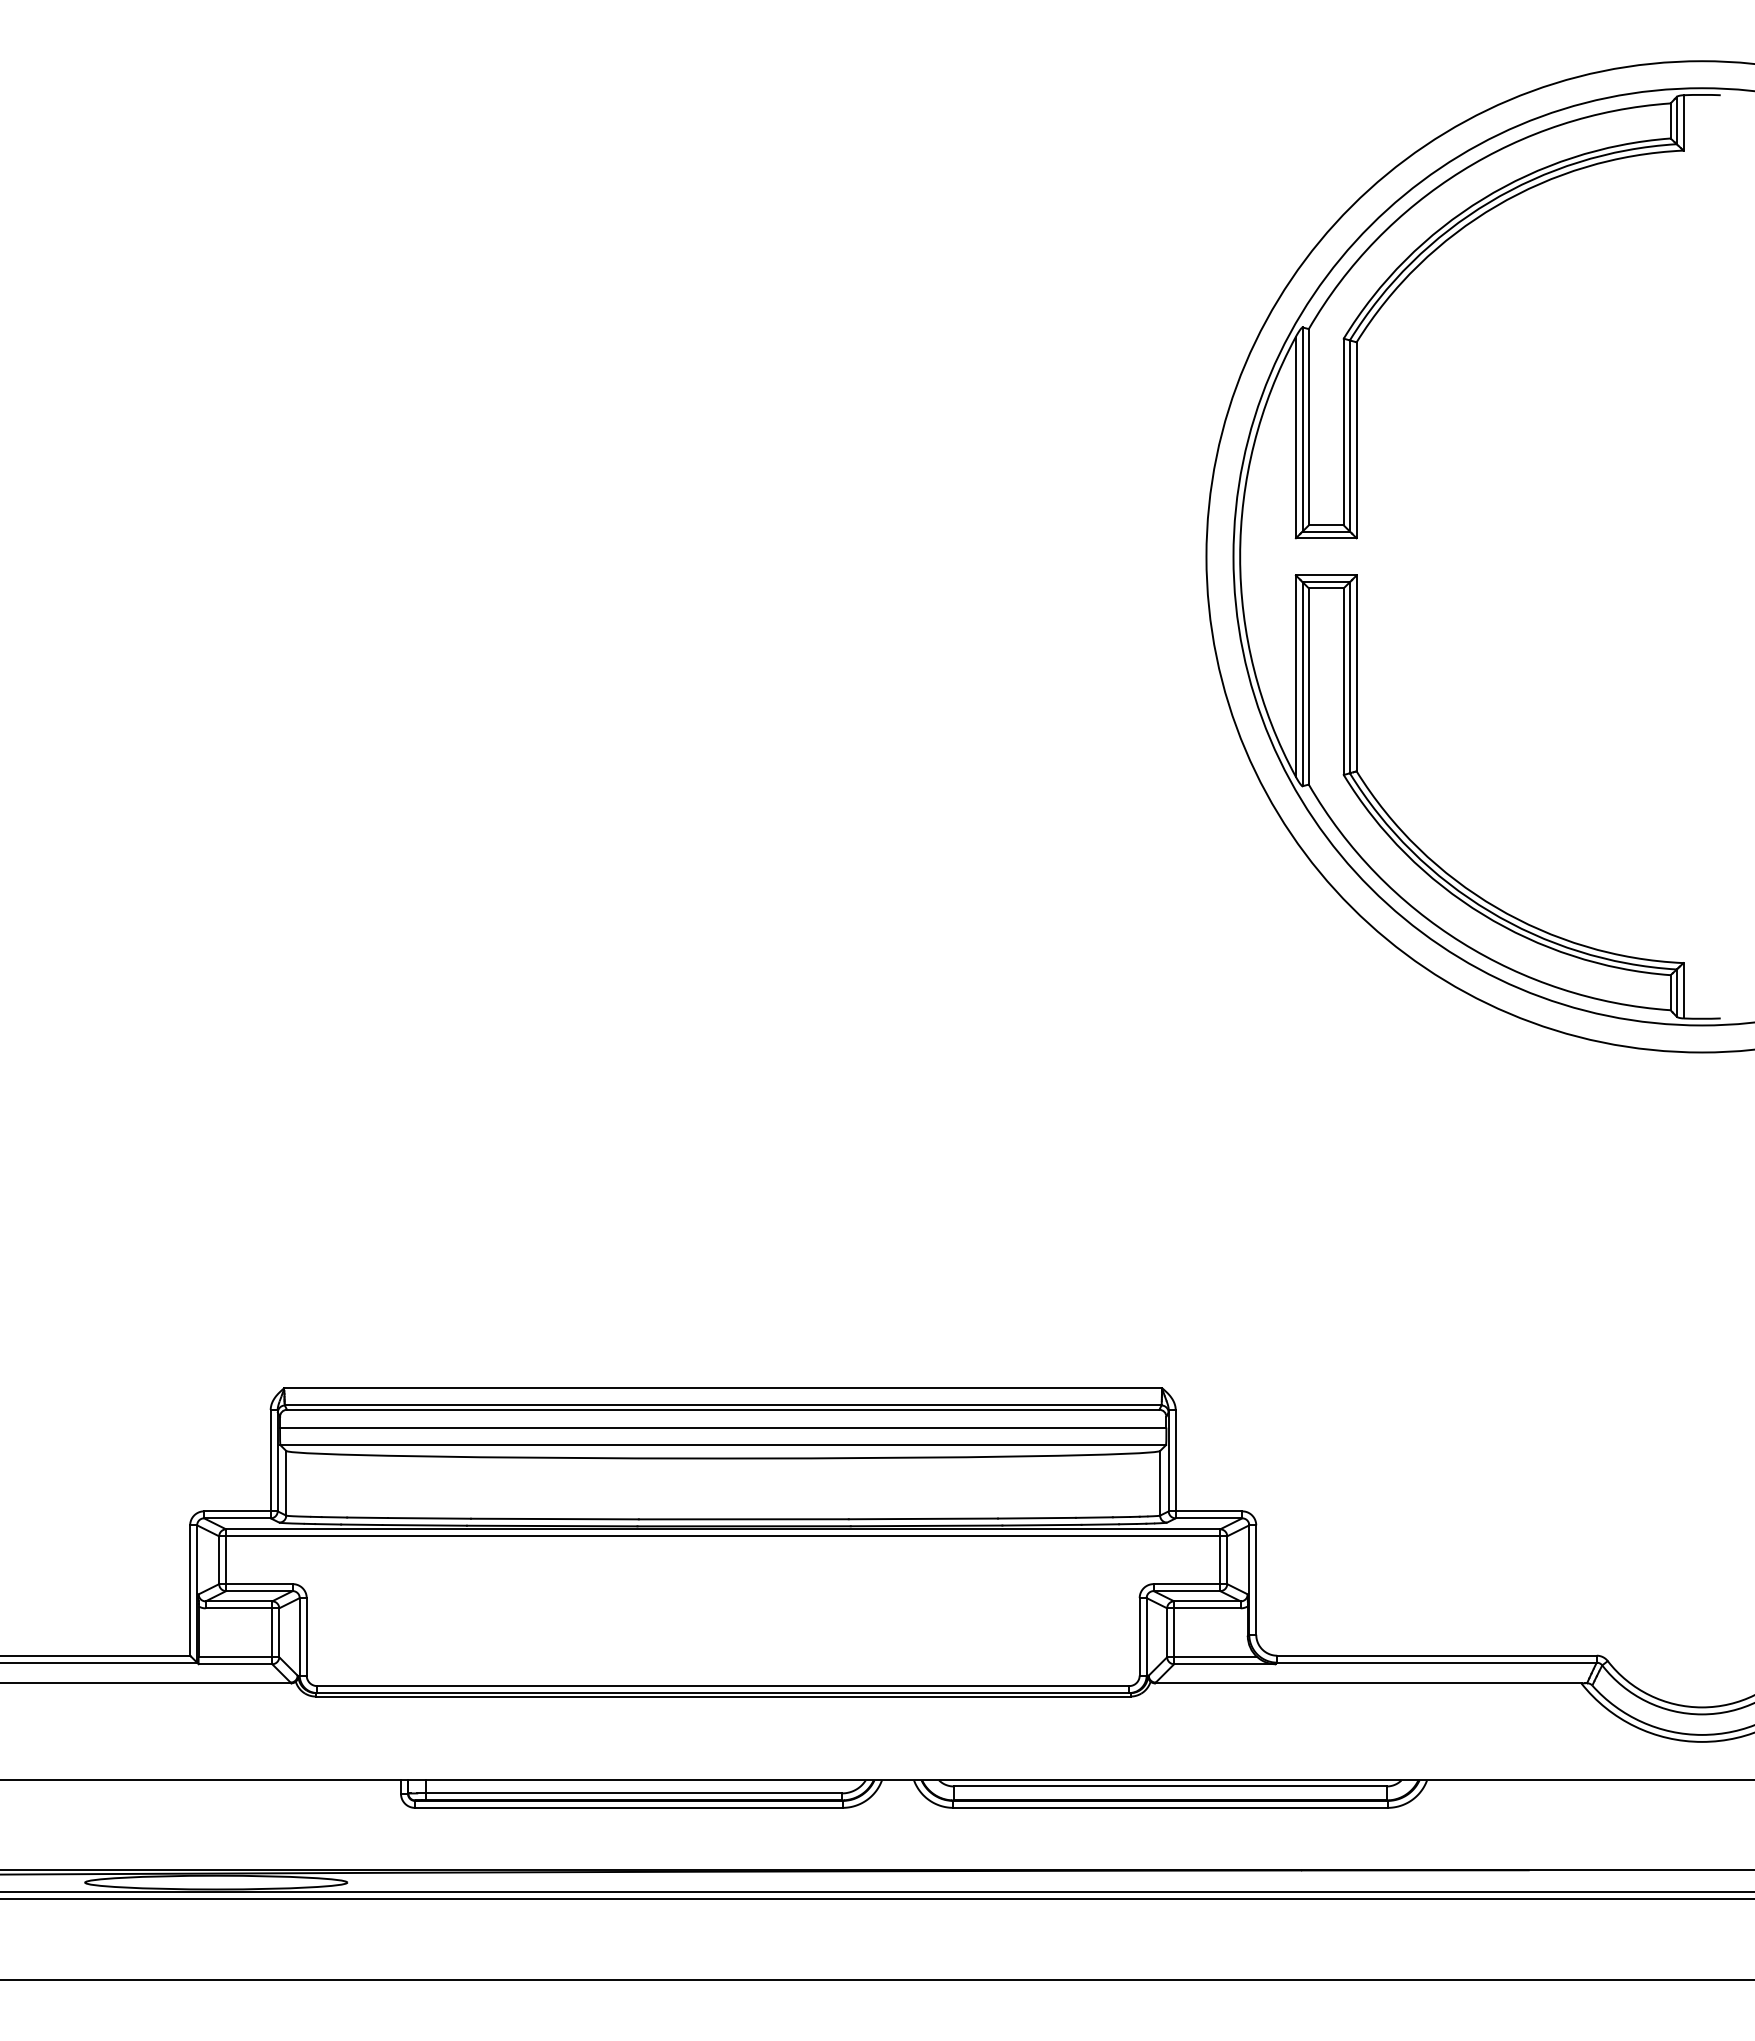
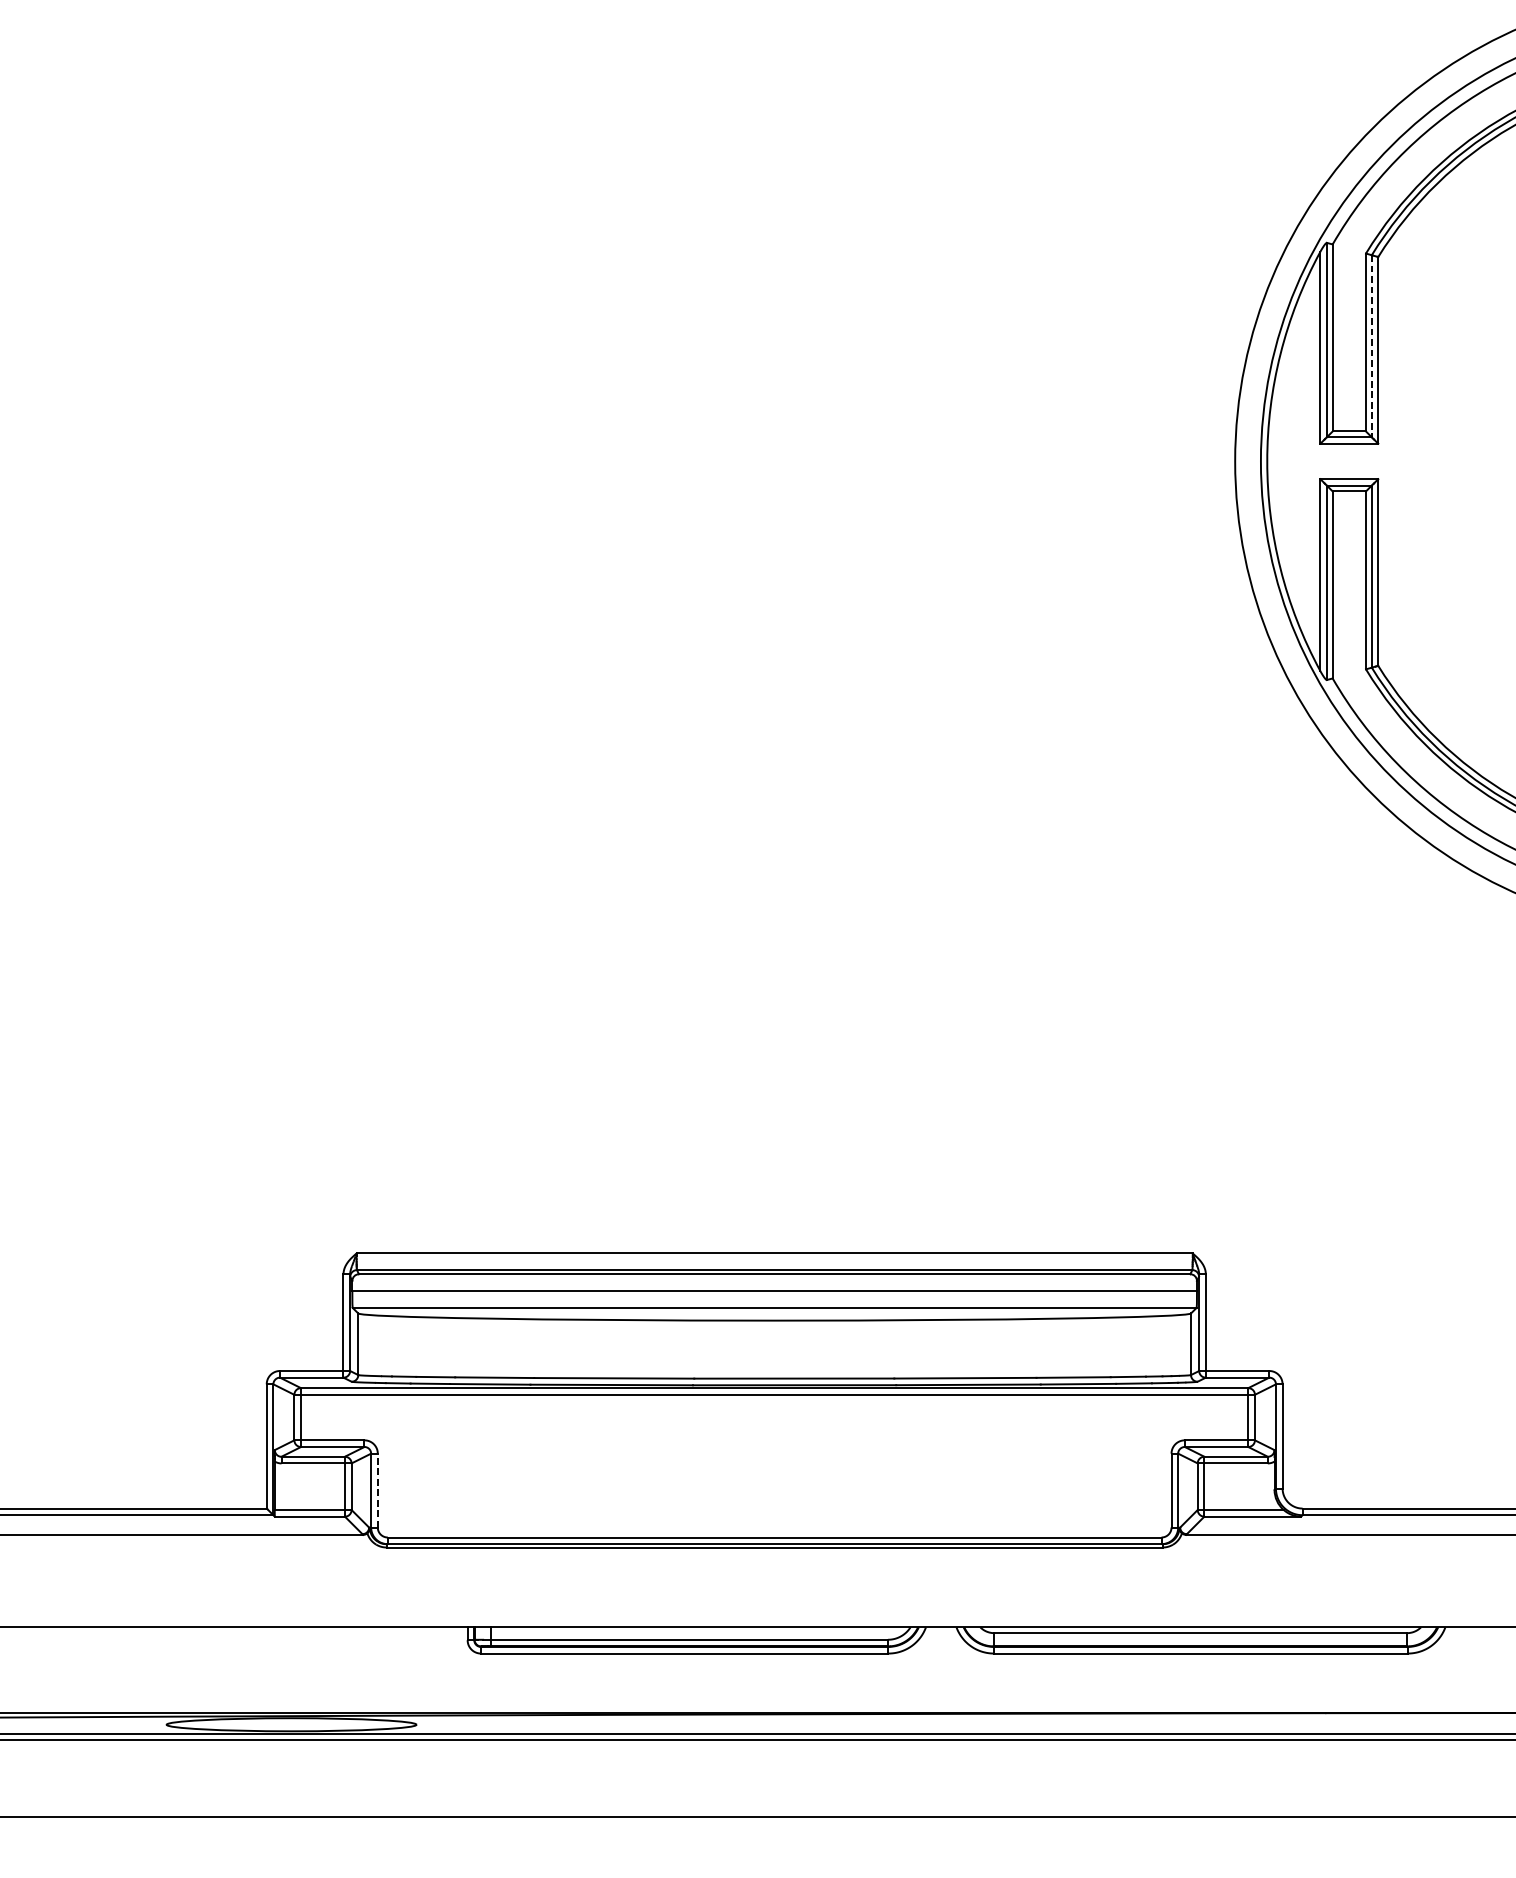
line: (1349, 435) -> (1371, 345), solid -> dashed
line: (306, 1636) -> (377, 1490), solid -> dashed

